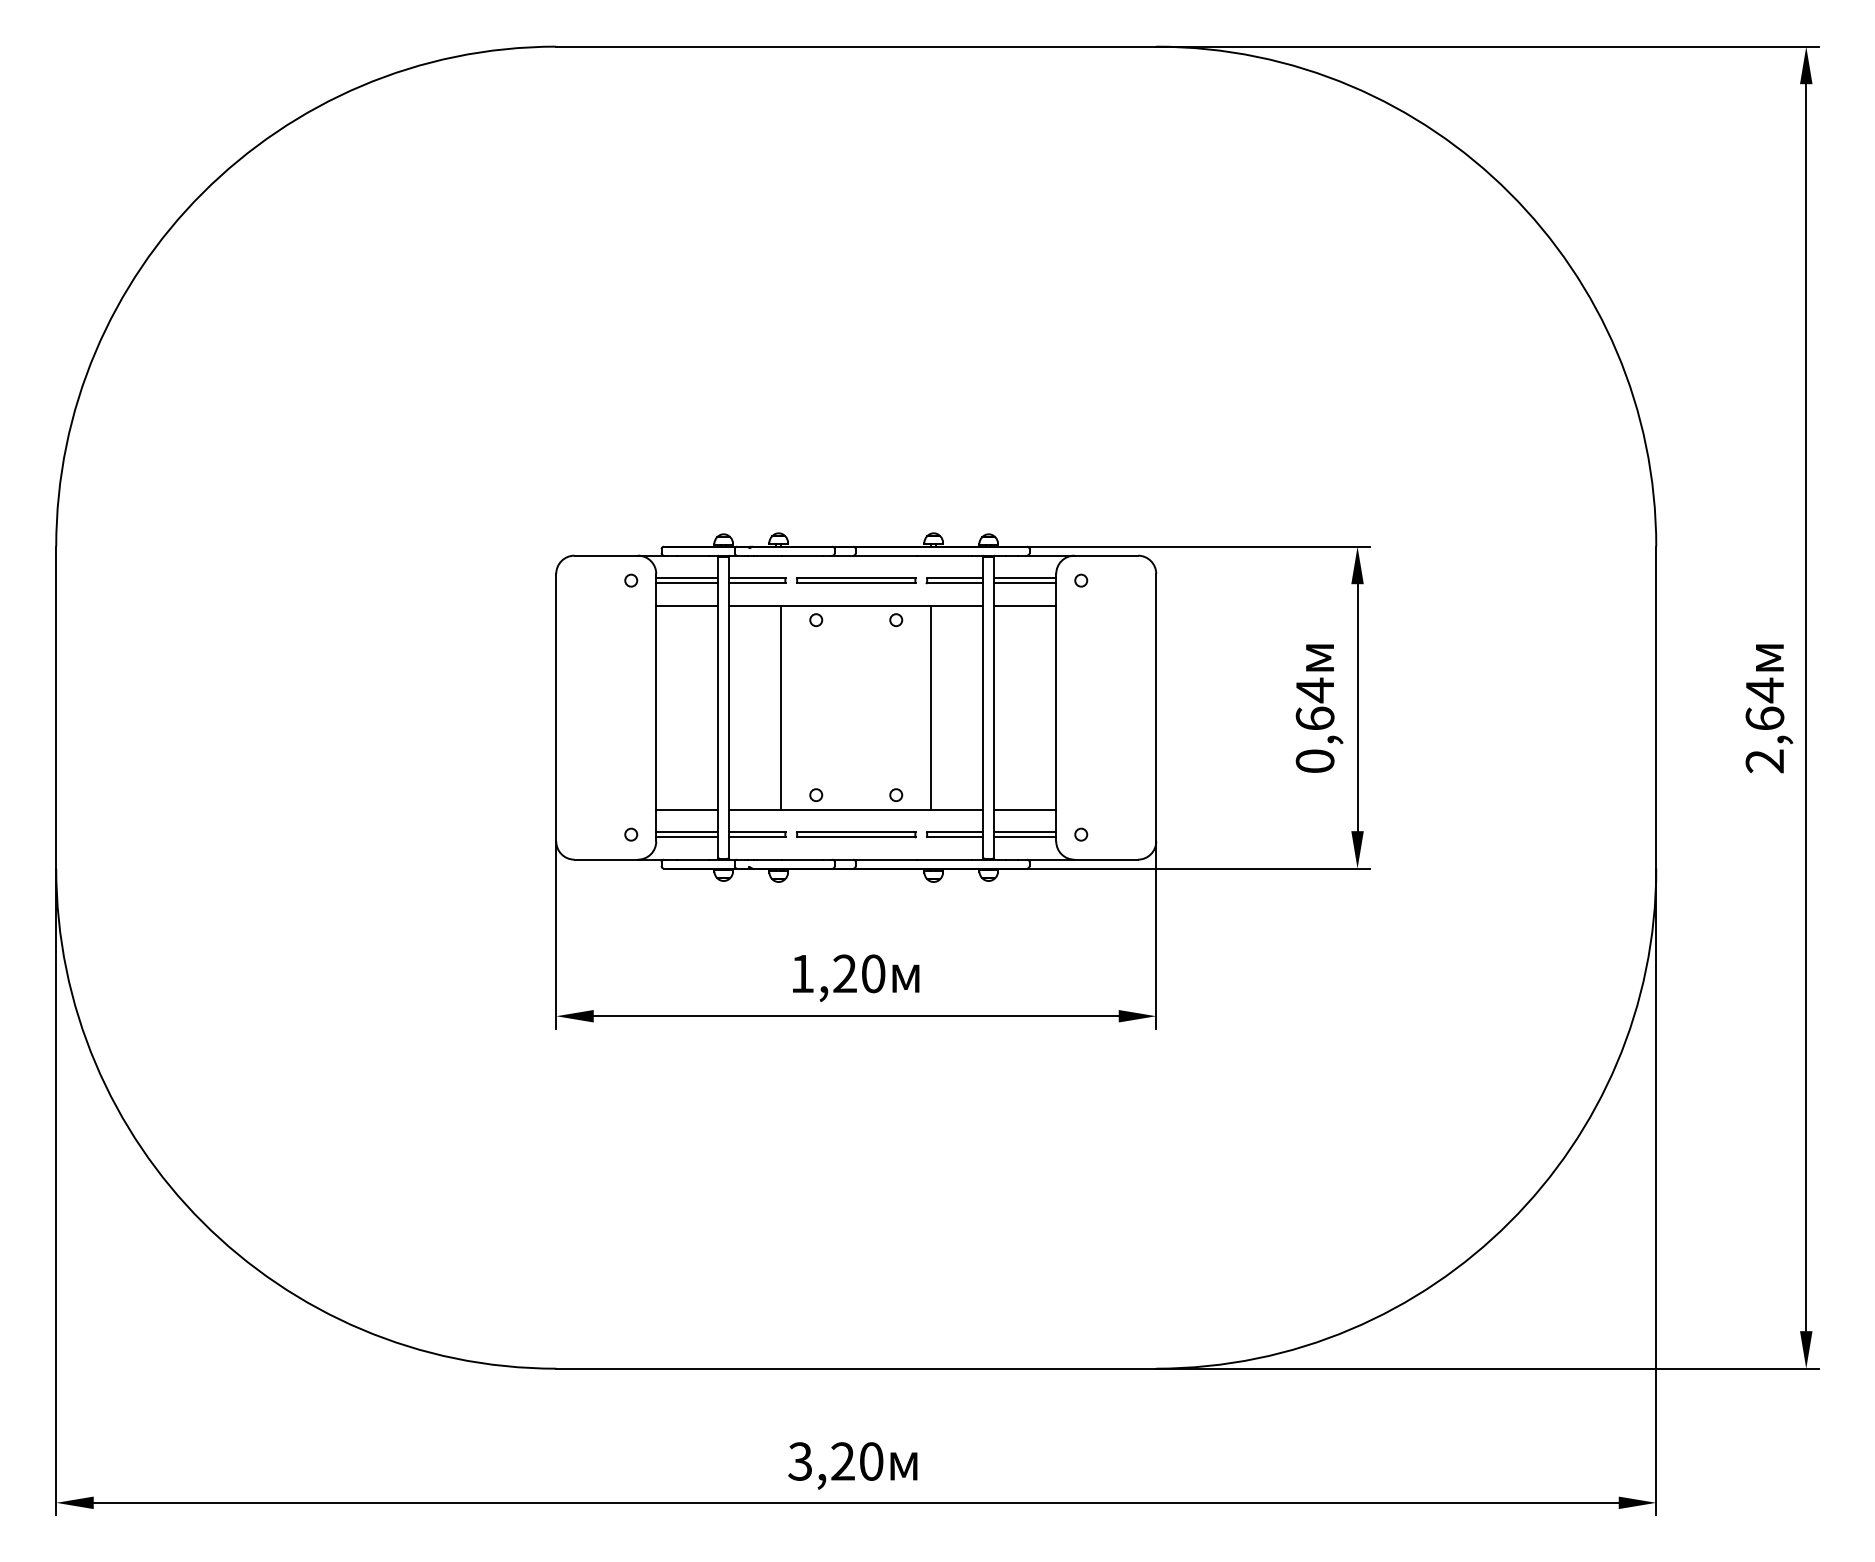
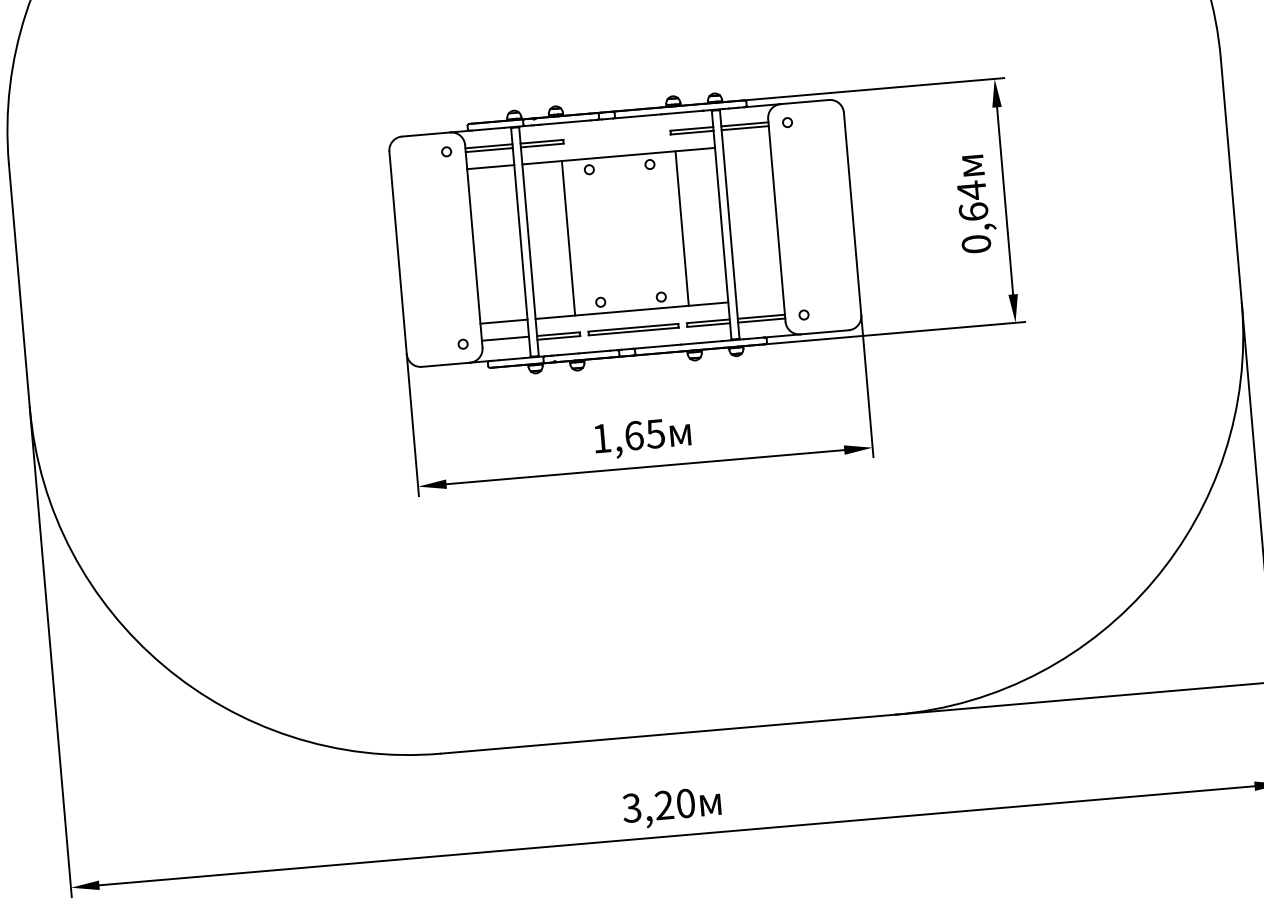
part: (856, 580) -> (617, 137), removed
line: (1025, 605) -> (746, 145), removed
line: (1025, 809) -> (760, 299), removed
line: (687, 837) -> (505, 342), removed
text: (859, 973) -> (645, 434), 1,20 -> 1,65

